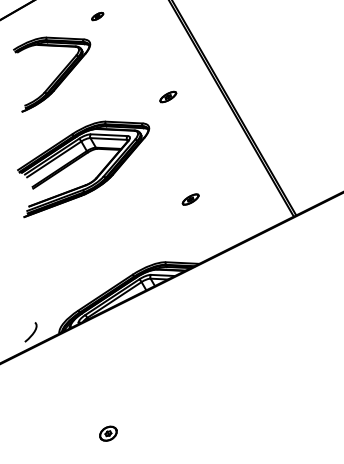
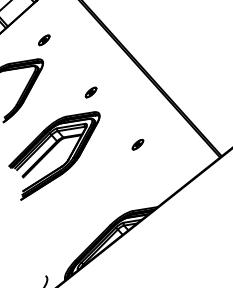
part: (97, 16) -> (44, 40), size x1.43
part: (168, 96) -> (91, 92), moved
part: (190, 199) -> (137, 144), moved

